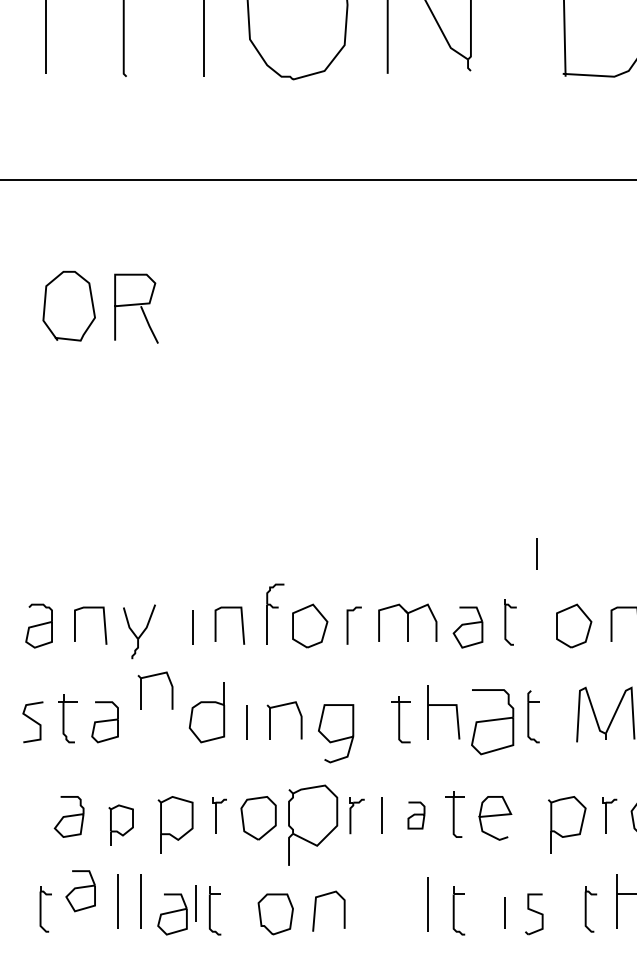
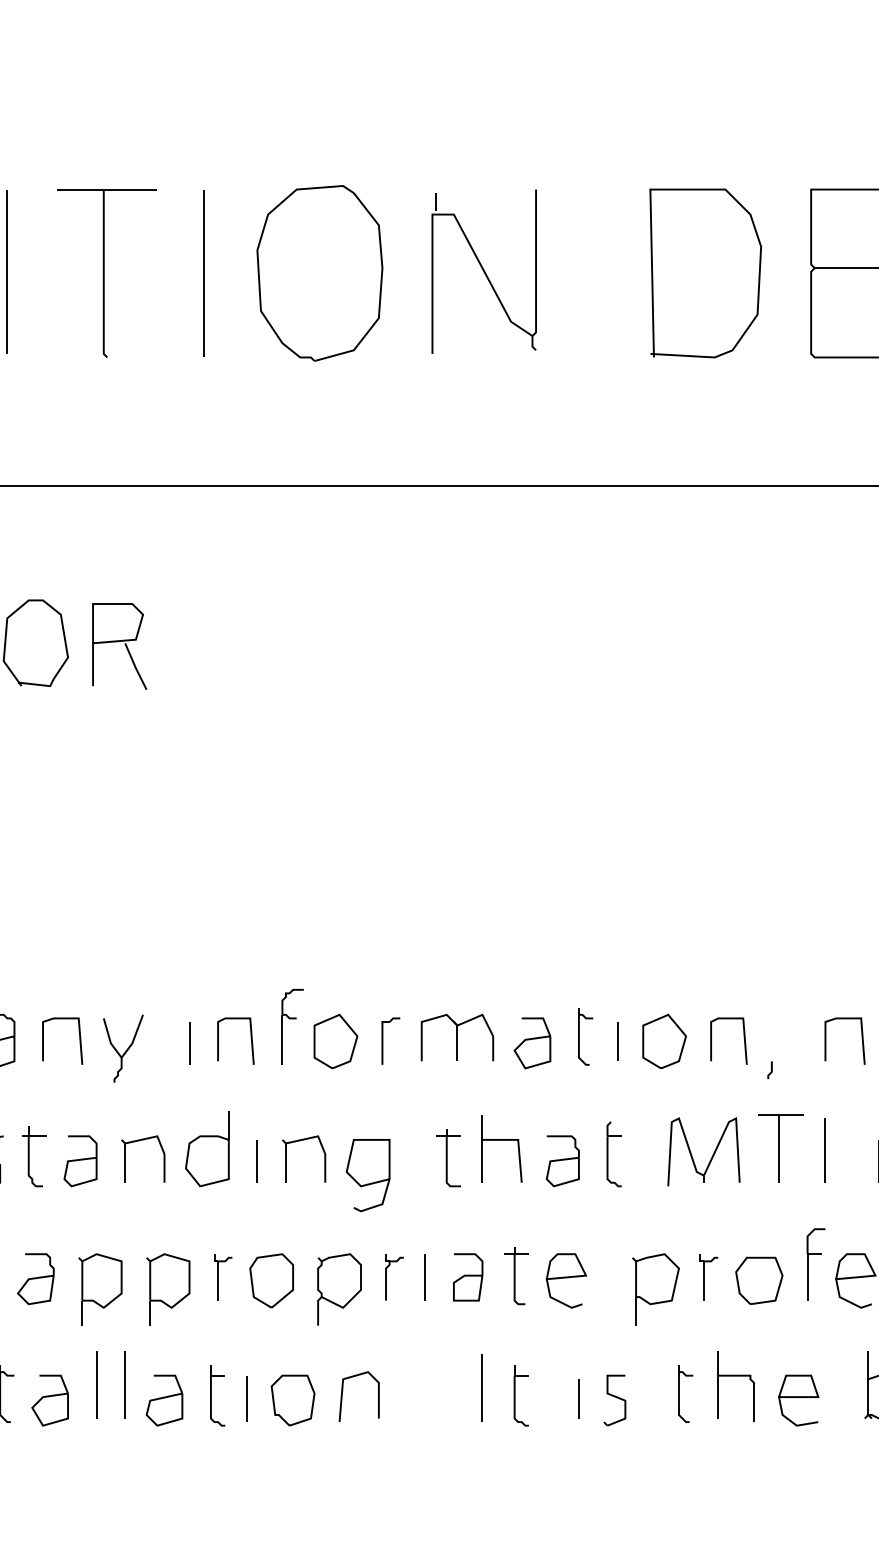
line: (536, 553) -> (617, 1041), moved
part: (152, 676) -> (139, 1141), moved
part: (492, 722) -> (562, 1161), size x0.62
part: (416, 815) -> (468, 1277), size x1.43
part: (121, 825) -> (100, 1289), size x1.43
part: (313, 825) -> (339, 1289), size x0.71
part: (80, 891) -> (49, 1400), moved
line: (195, 903) -> (246, 1398), moved

